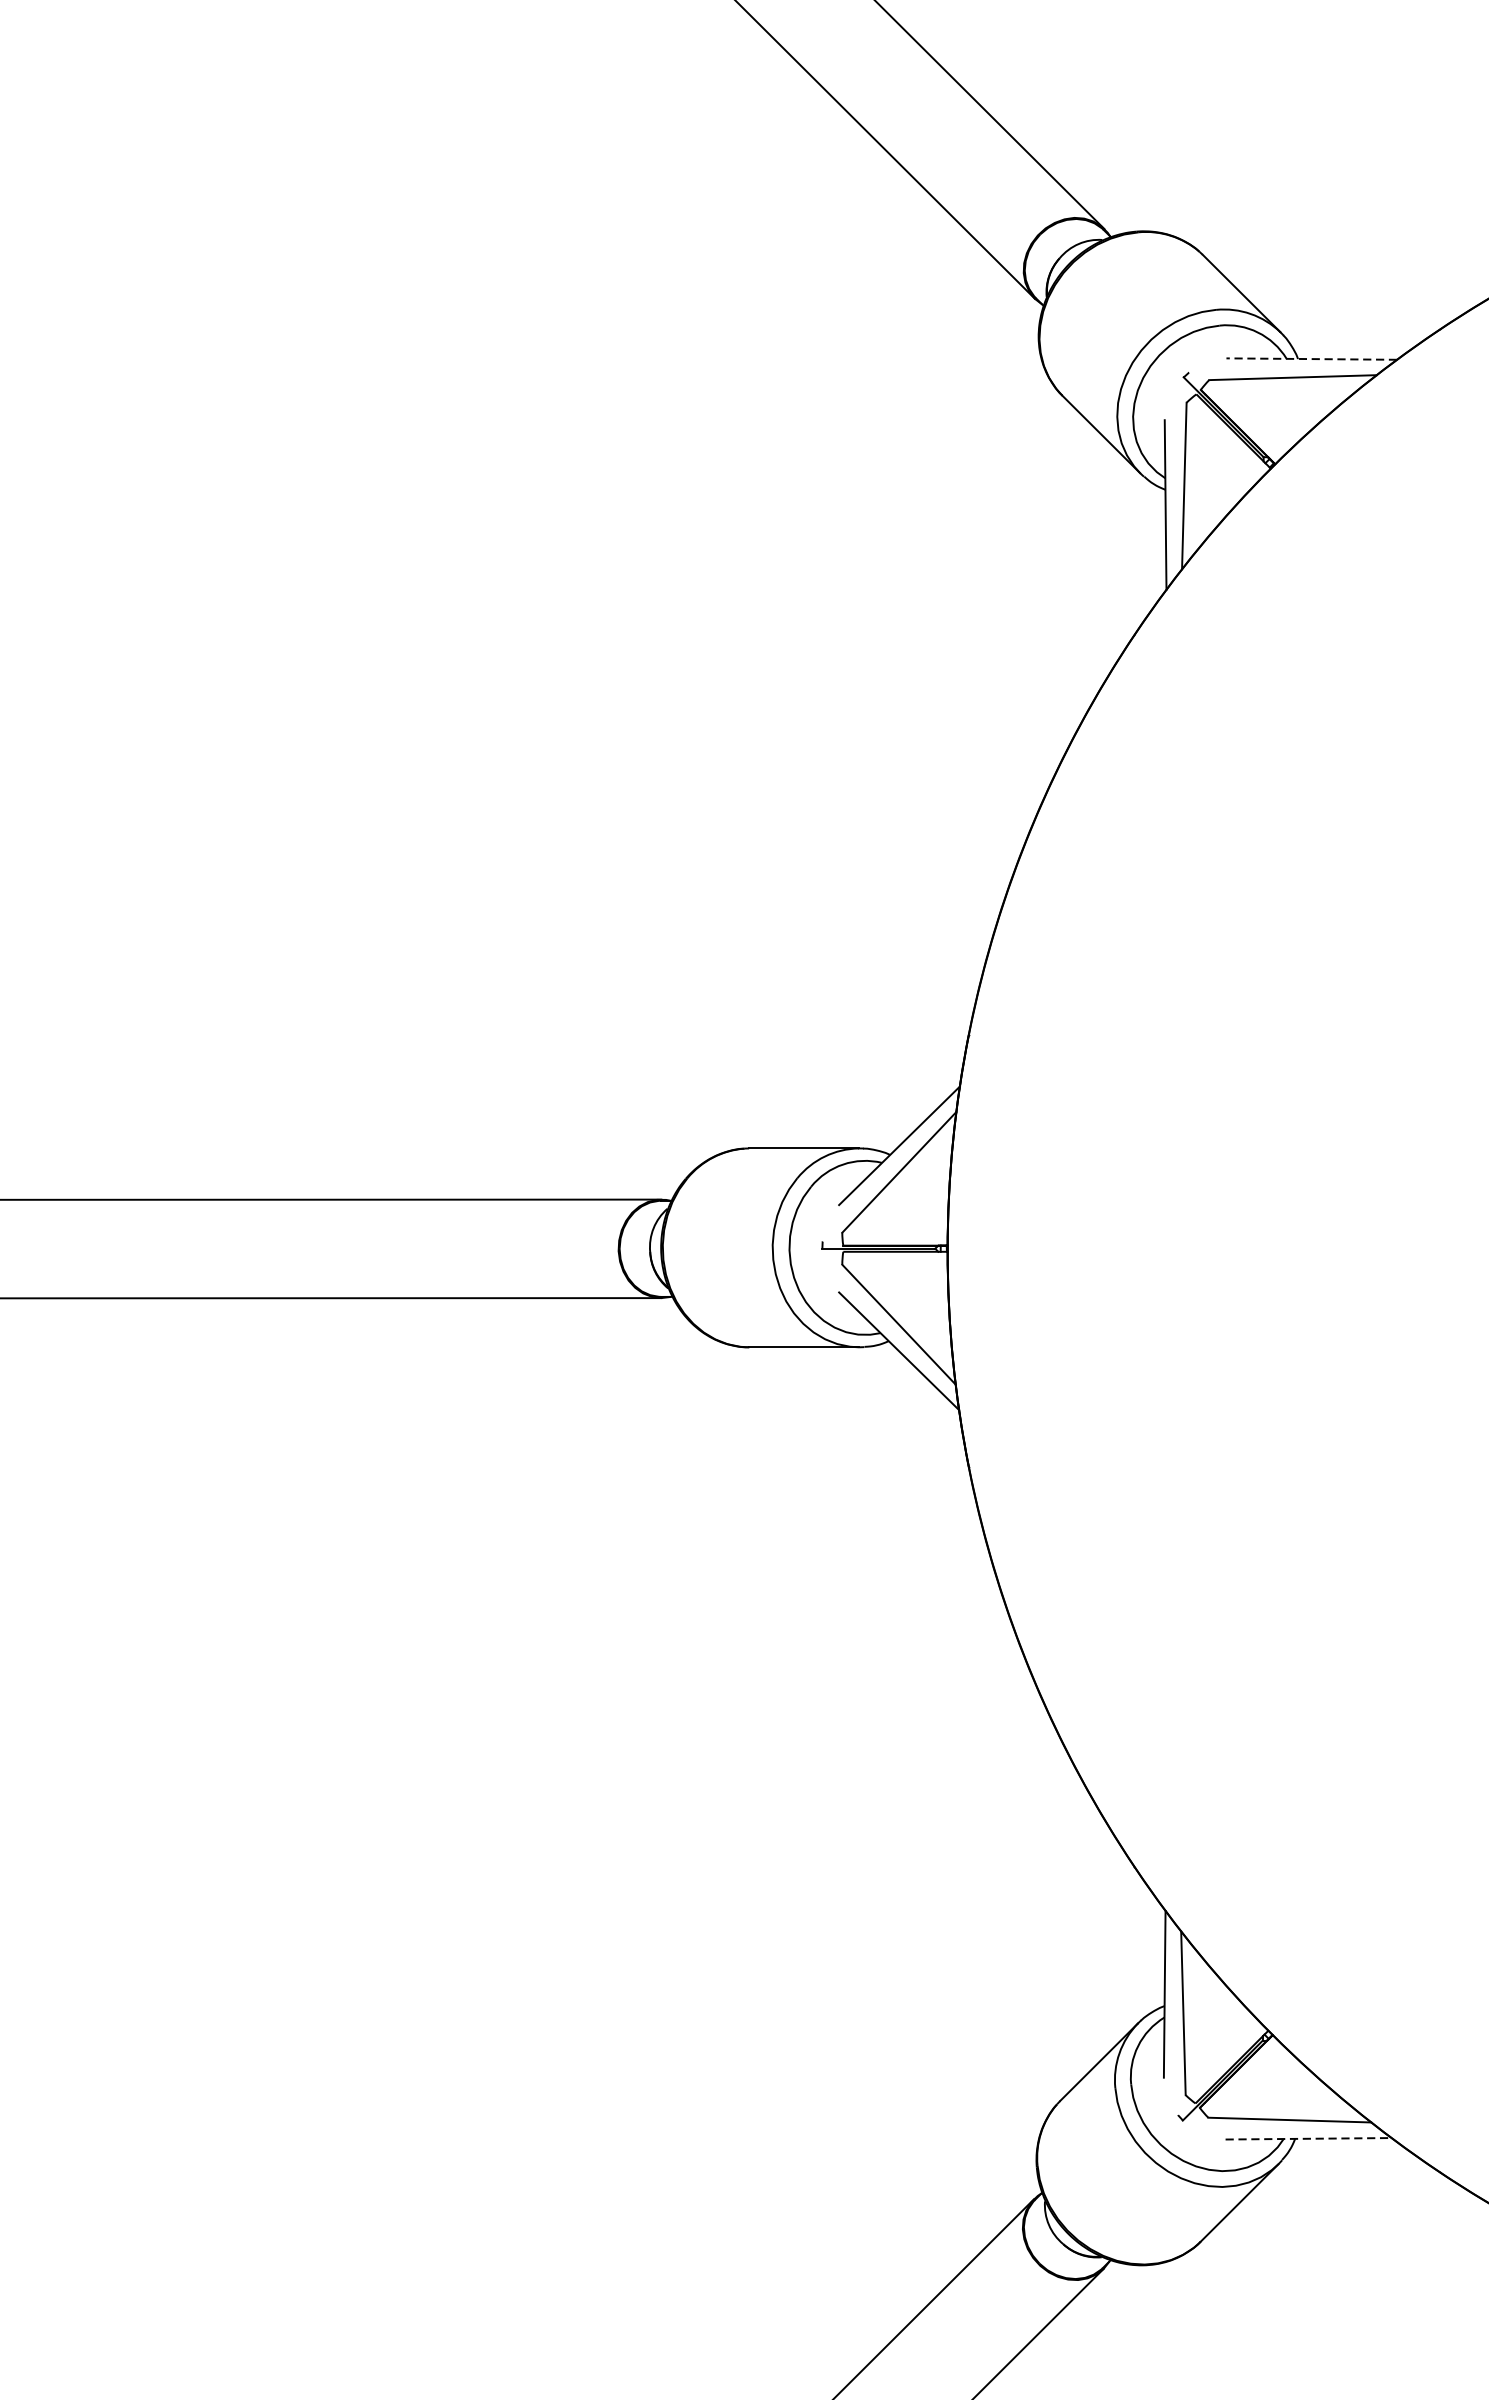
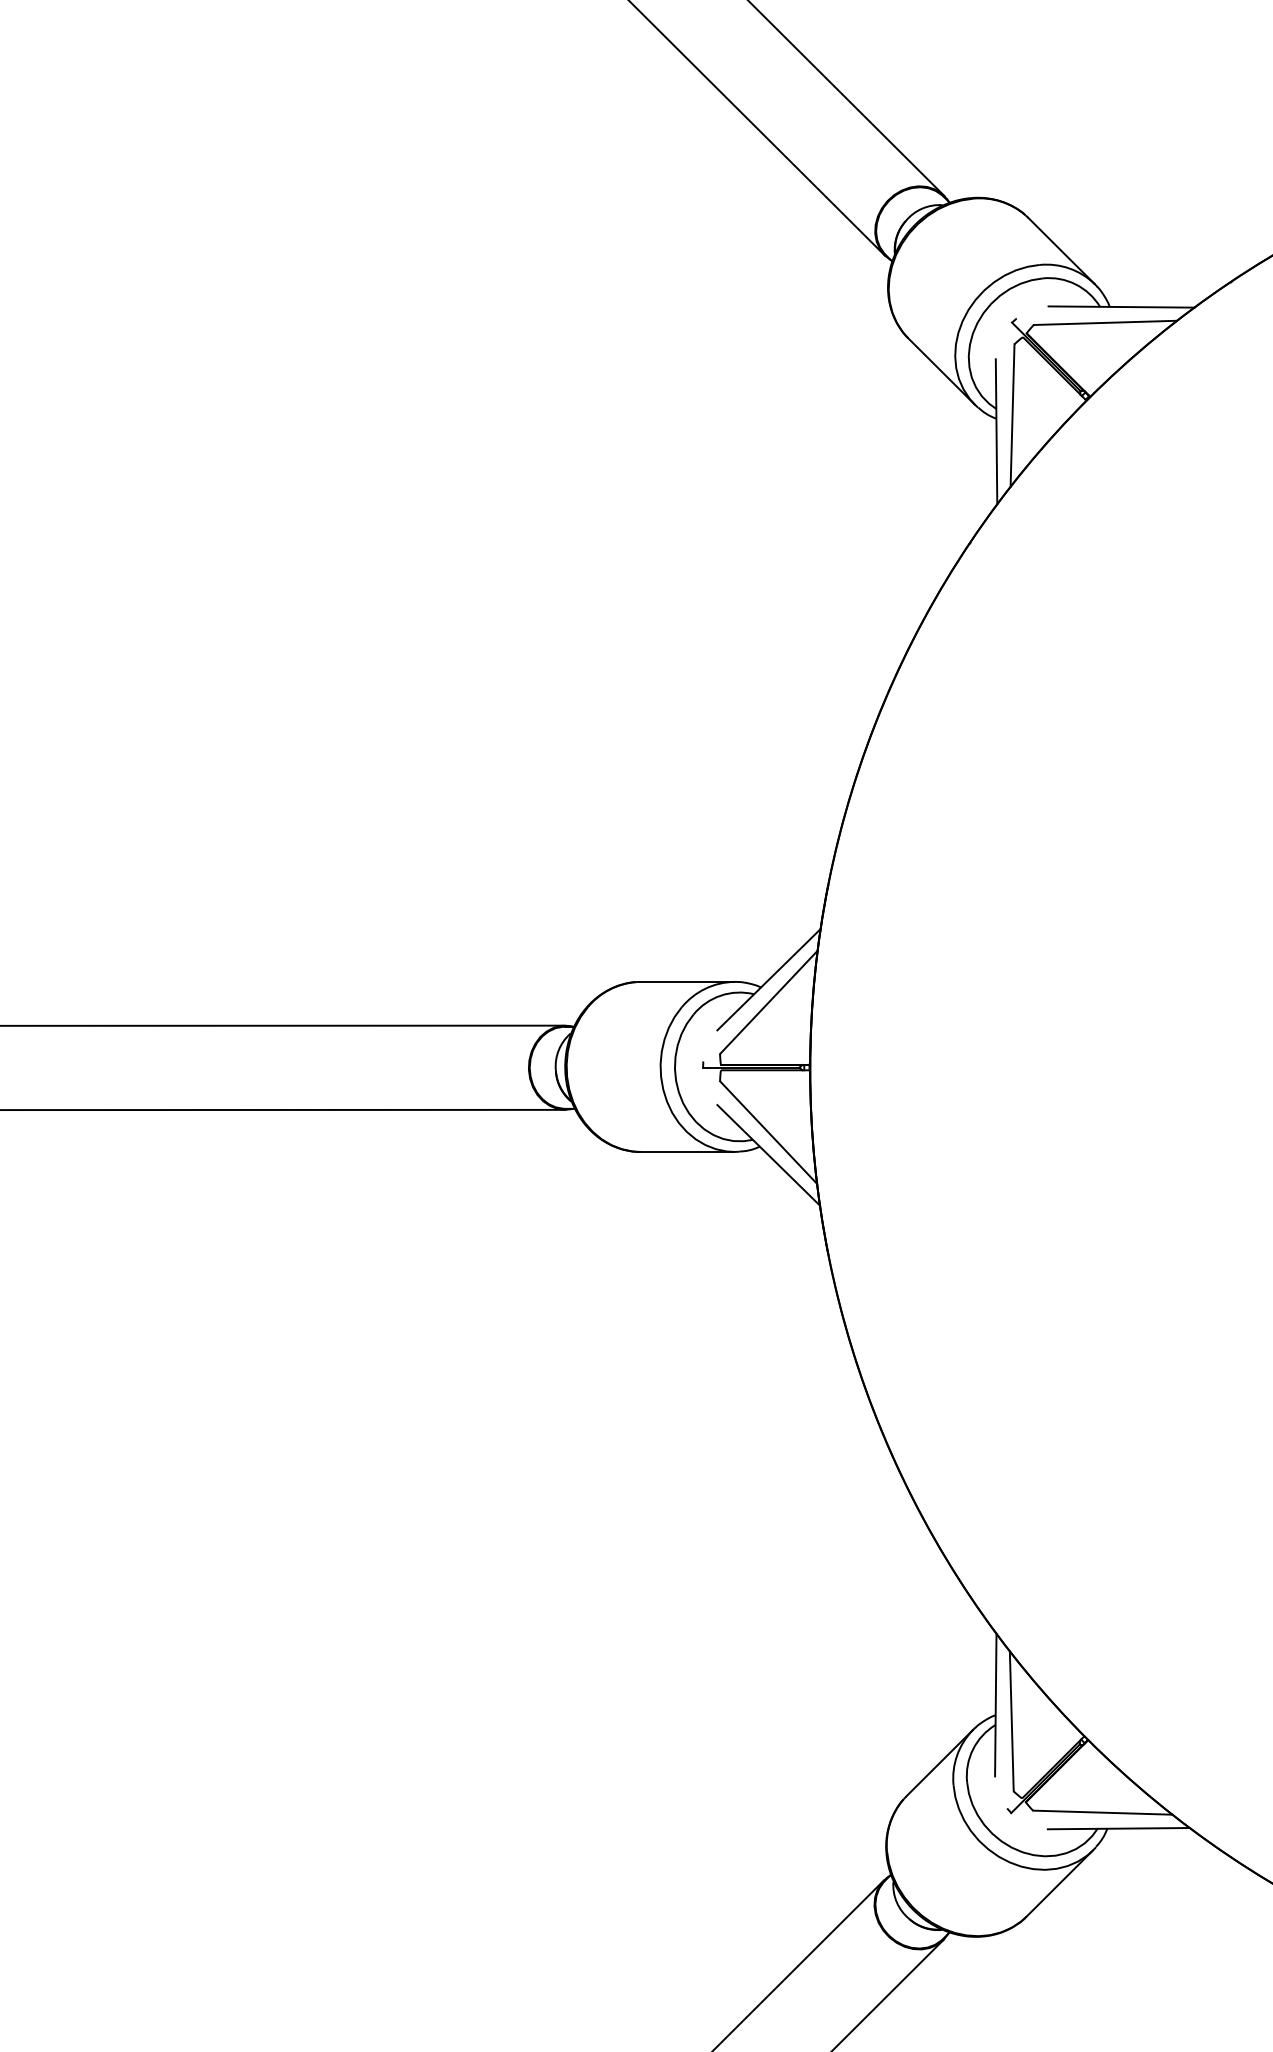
line: (1311, 359) -> (1121, 307), dashed -> solid
line: (1308, 2138) -> (1118, 1828), dashed -> solid

